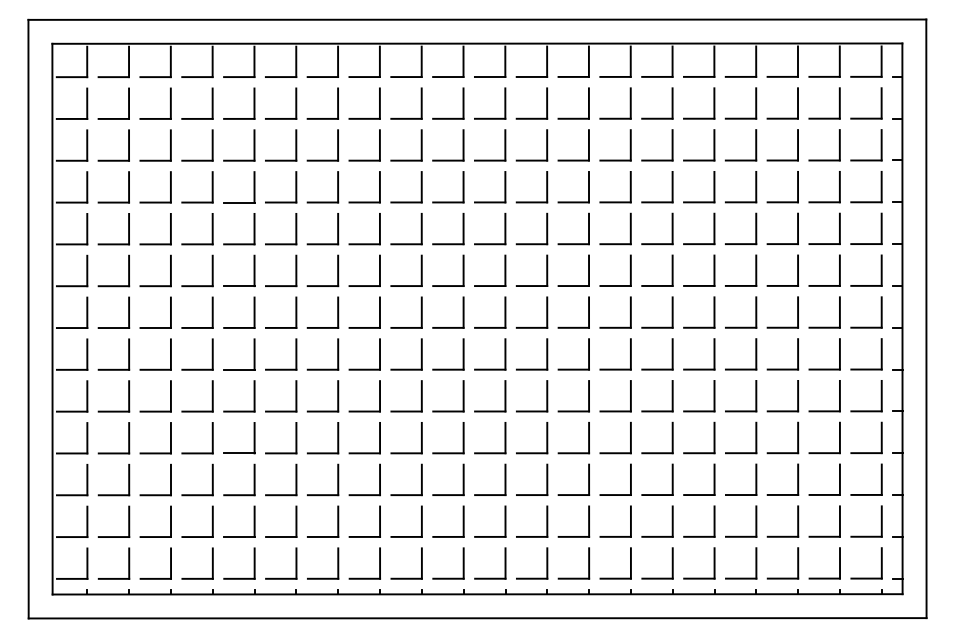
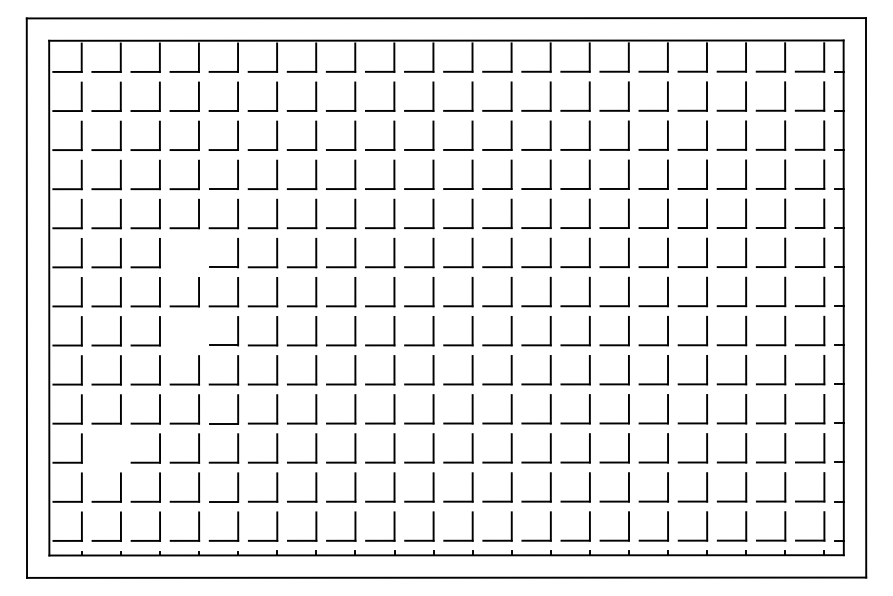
part: (197, 285) -> (184, 266), removed
part: (197, 368) -> (184, 344), removed
part: (113, 493) -> (106, 461), removed

